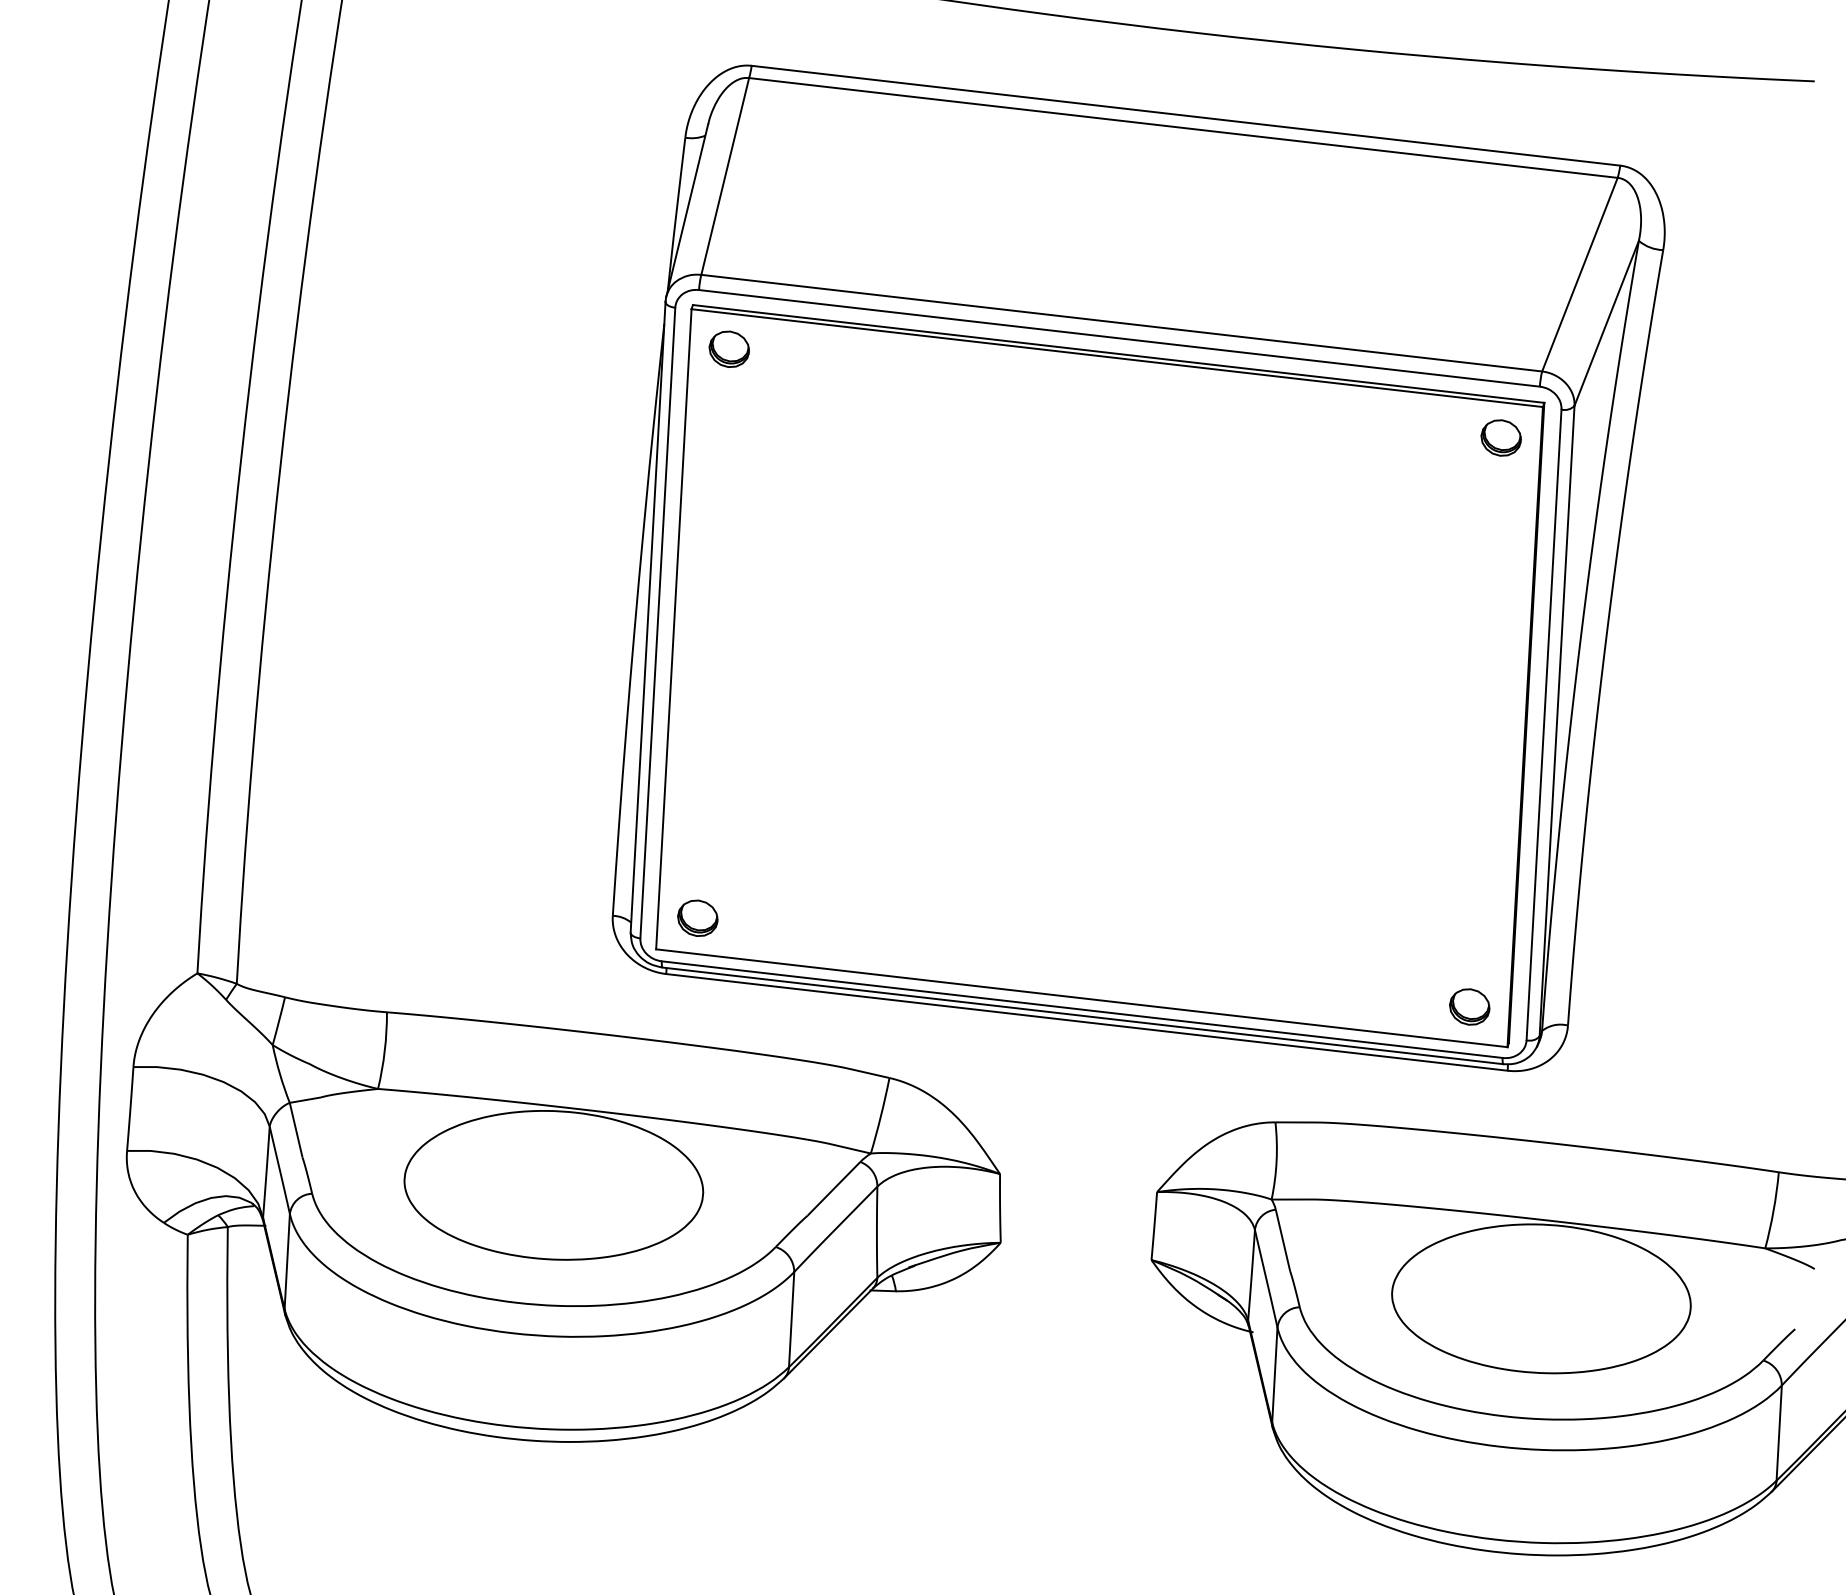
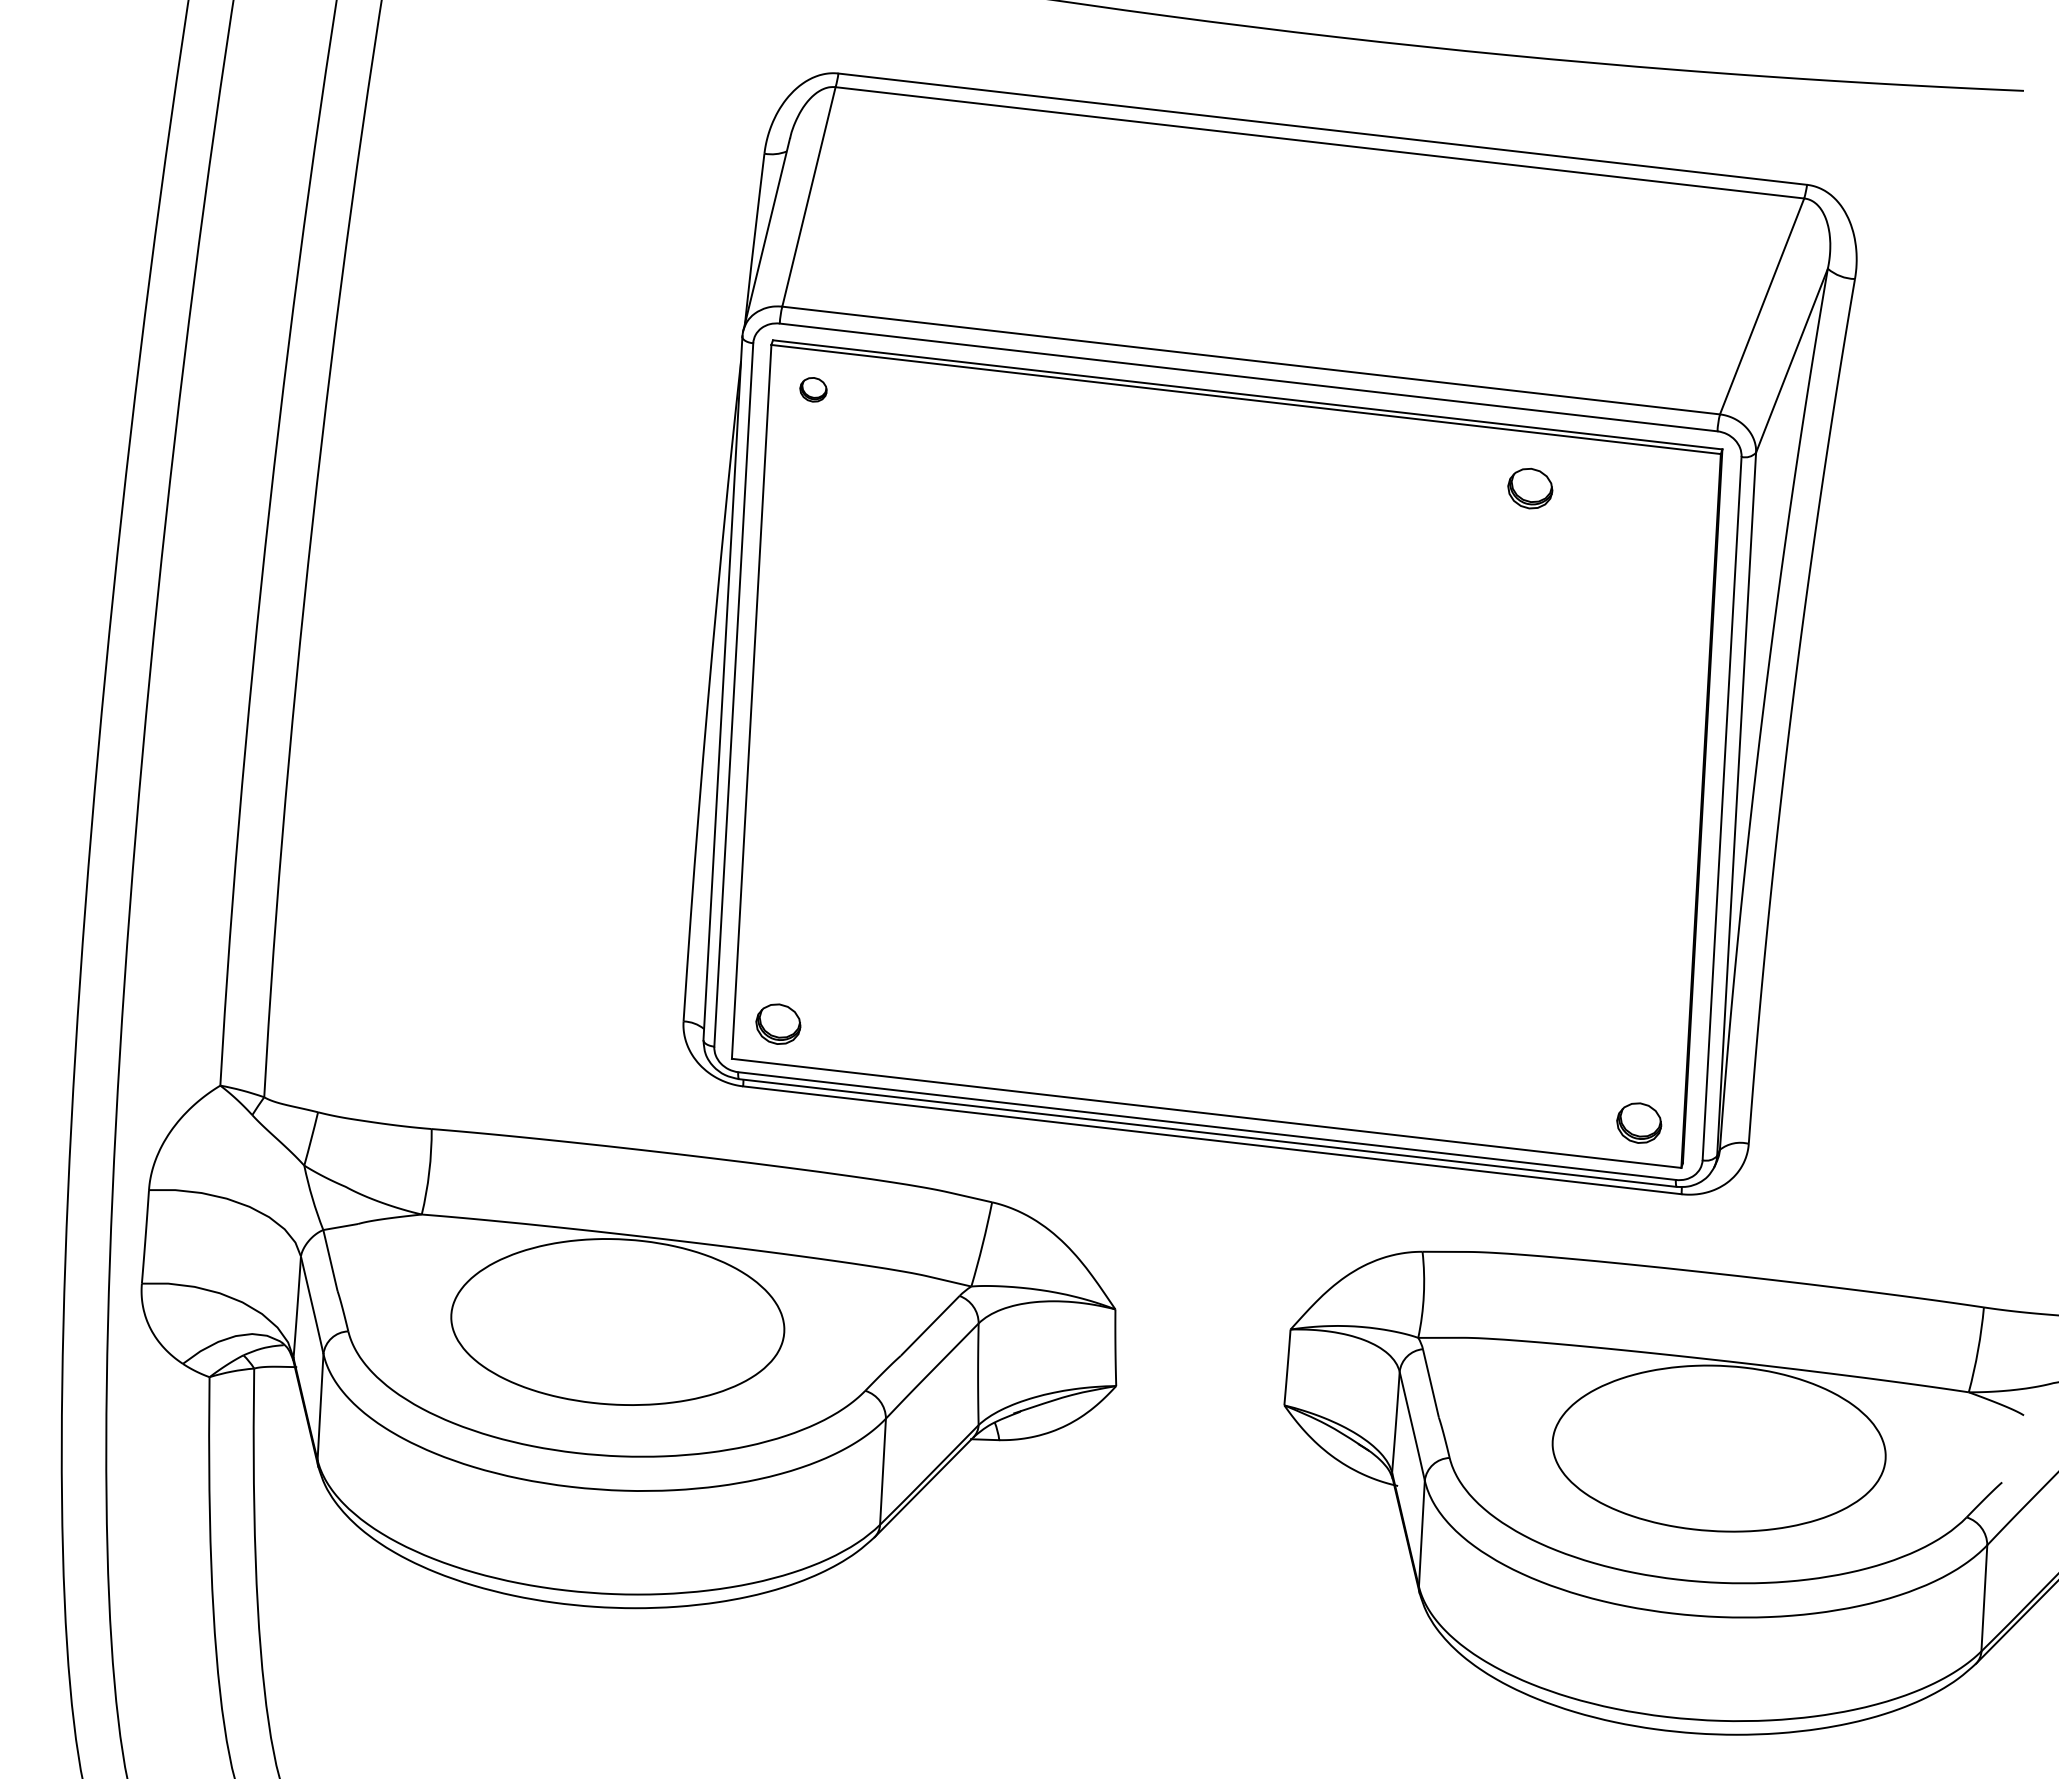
part: (729, 349) -> (813, 389), size x0.6
part: (1501, 437) -> (1530, 488), moved

